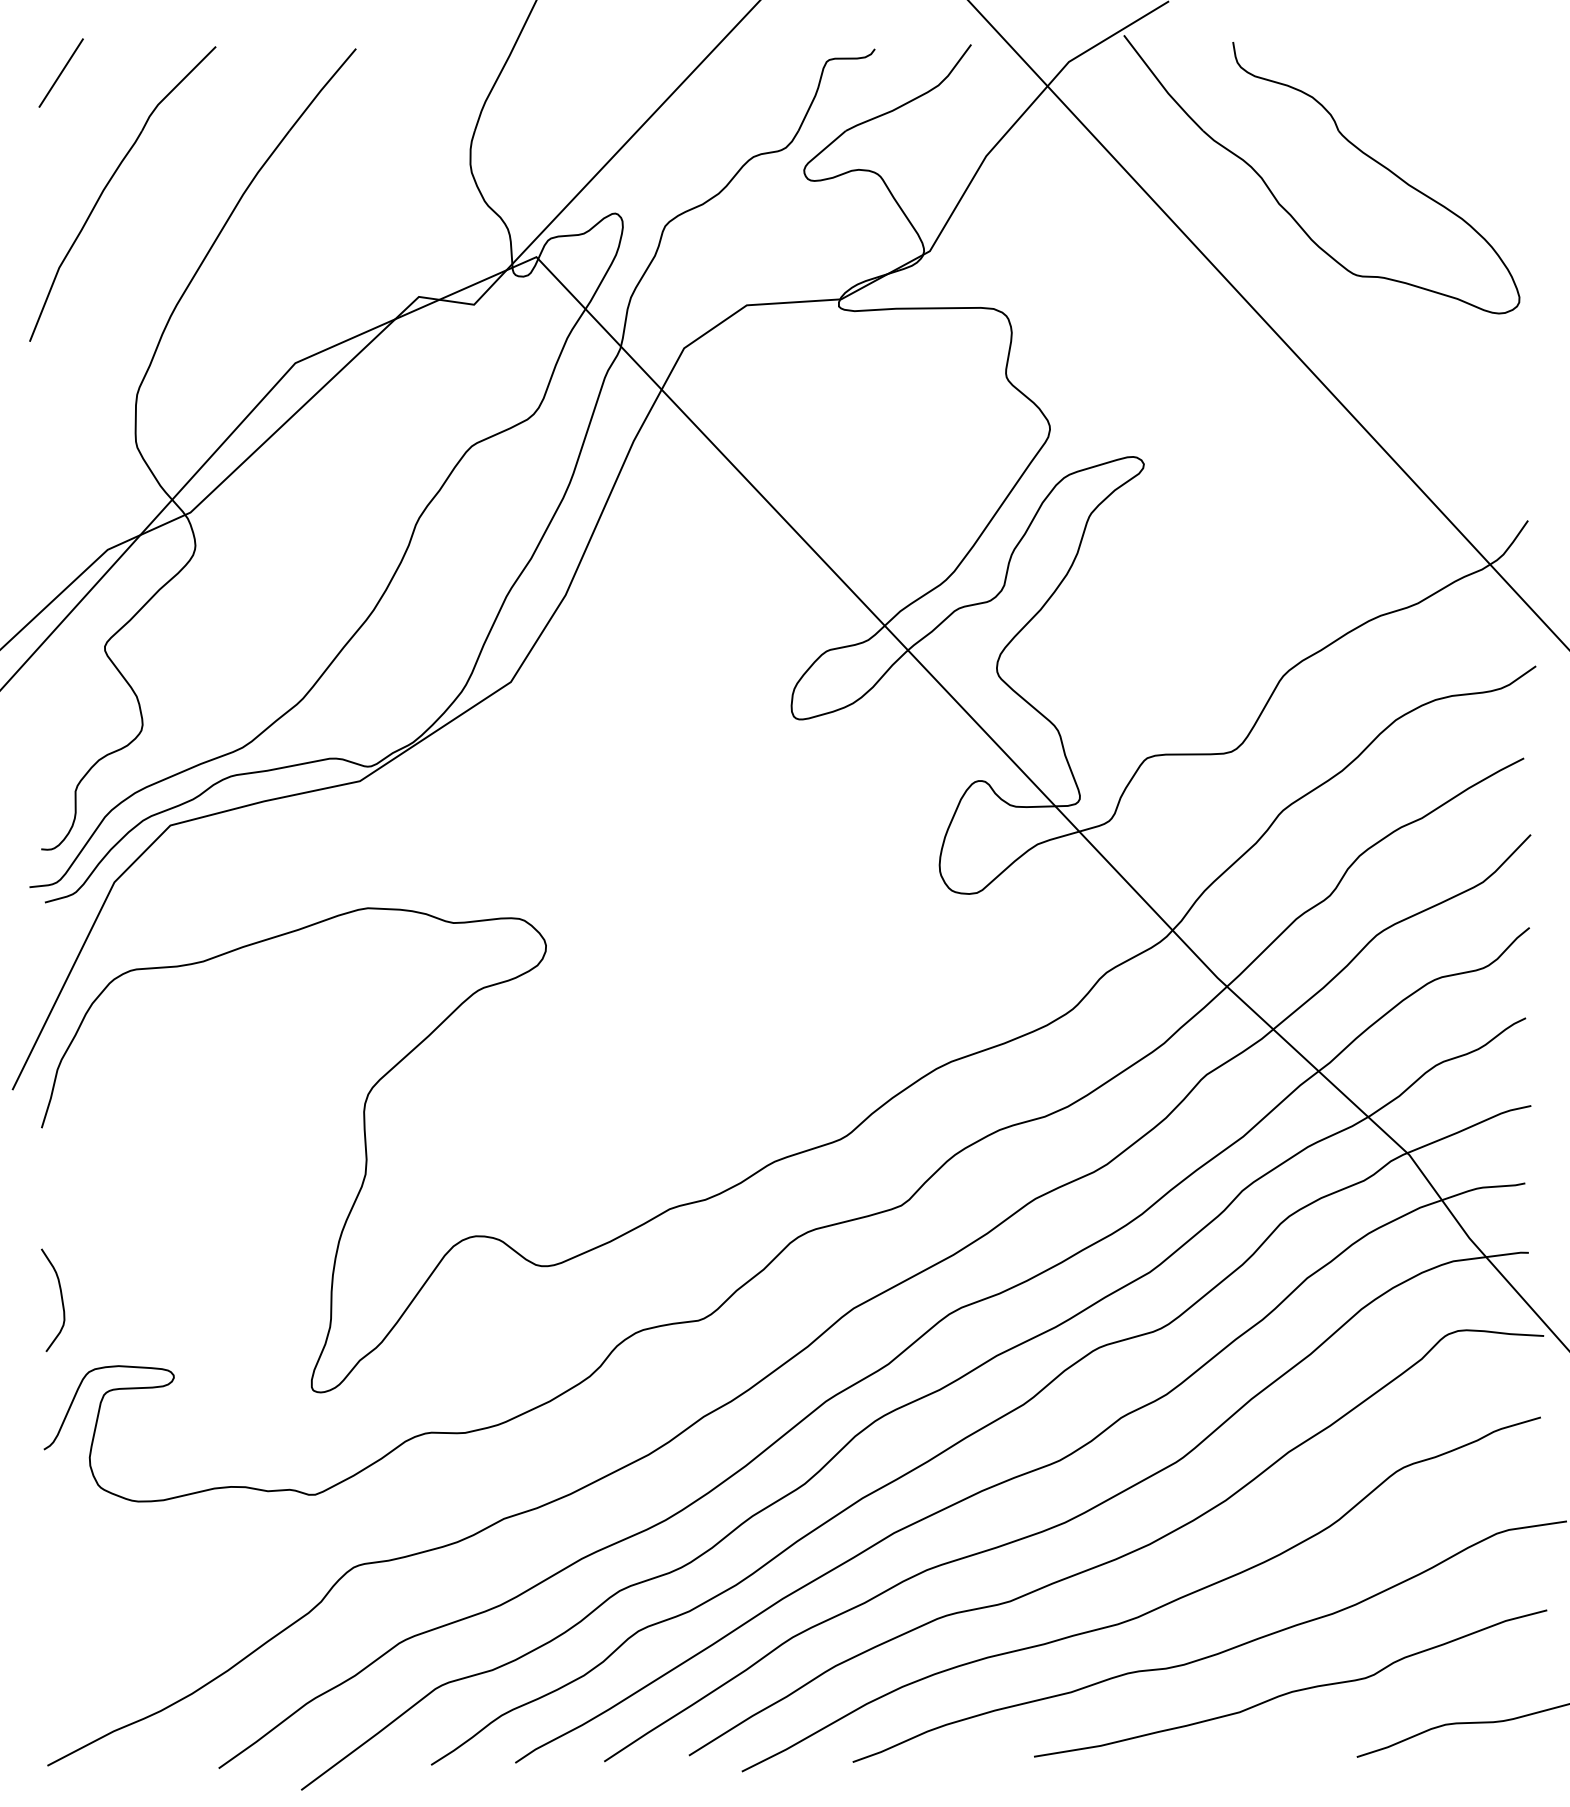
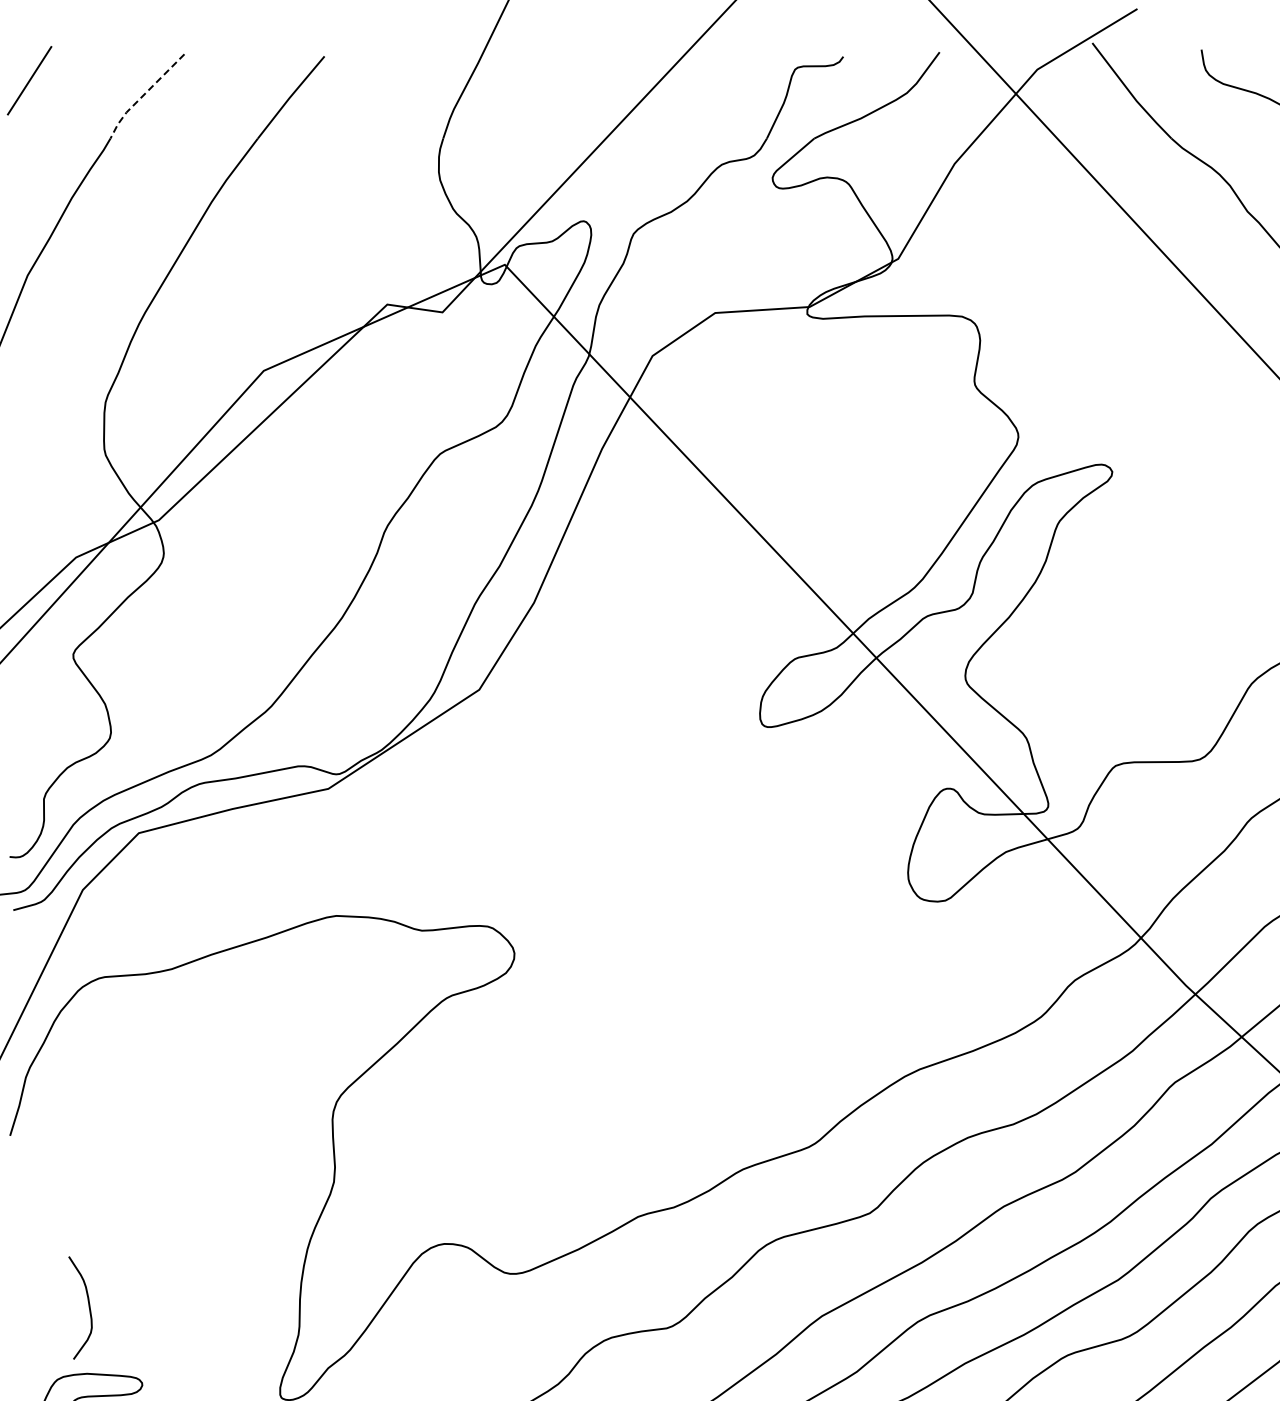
line: (174, 87) -> (142, 95), solid -> dashed
curve: (60, 1296) -> (87, 1304), moved

